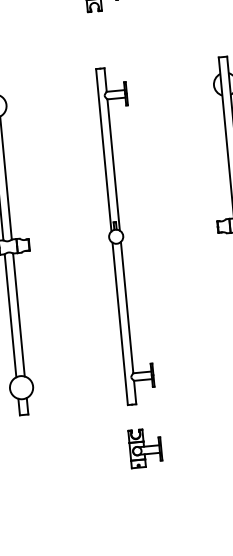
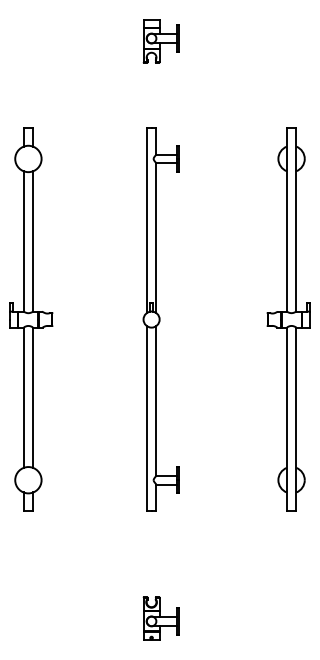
part: (144, 447) -> (160, 618), moved

